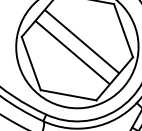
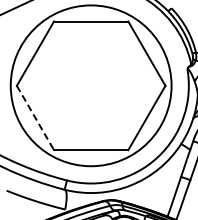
line: (81, 41) -> (95, 77), removed
line: (72, 52) -> (86, 93), removed
line: (31, 63) -> (35, 118), solid -> dashed

